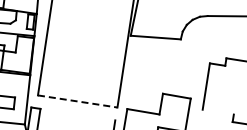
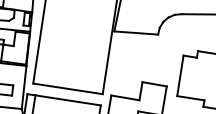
line: (78, 101) -> (68, 88), dashed -> solid
line: (217, 111) -> (190, 97), added
line: (77, 114) -> (67, 100), added

